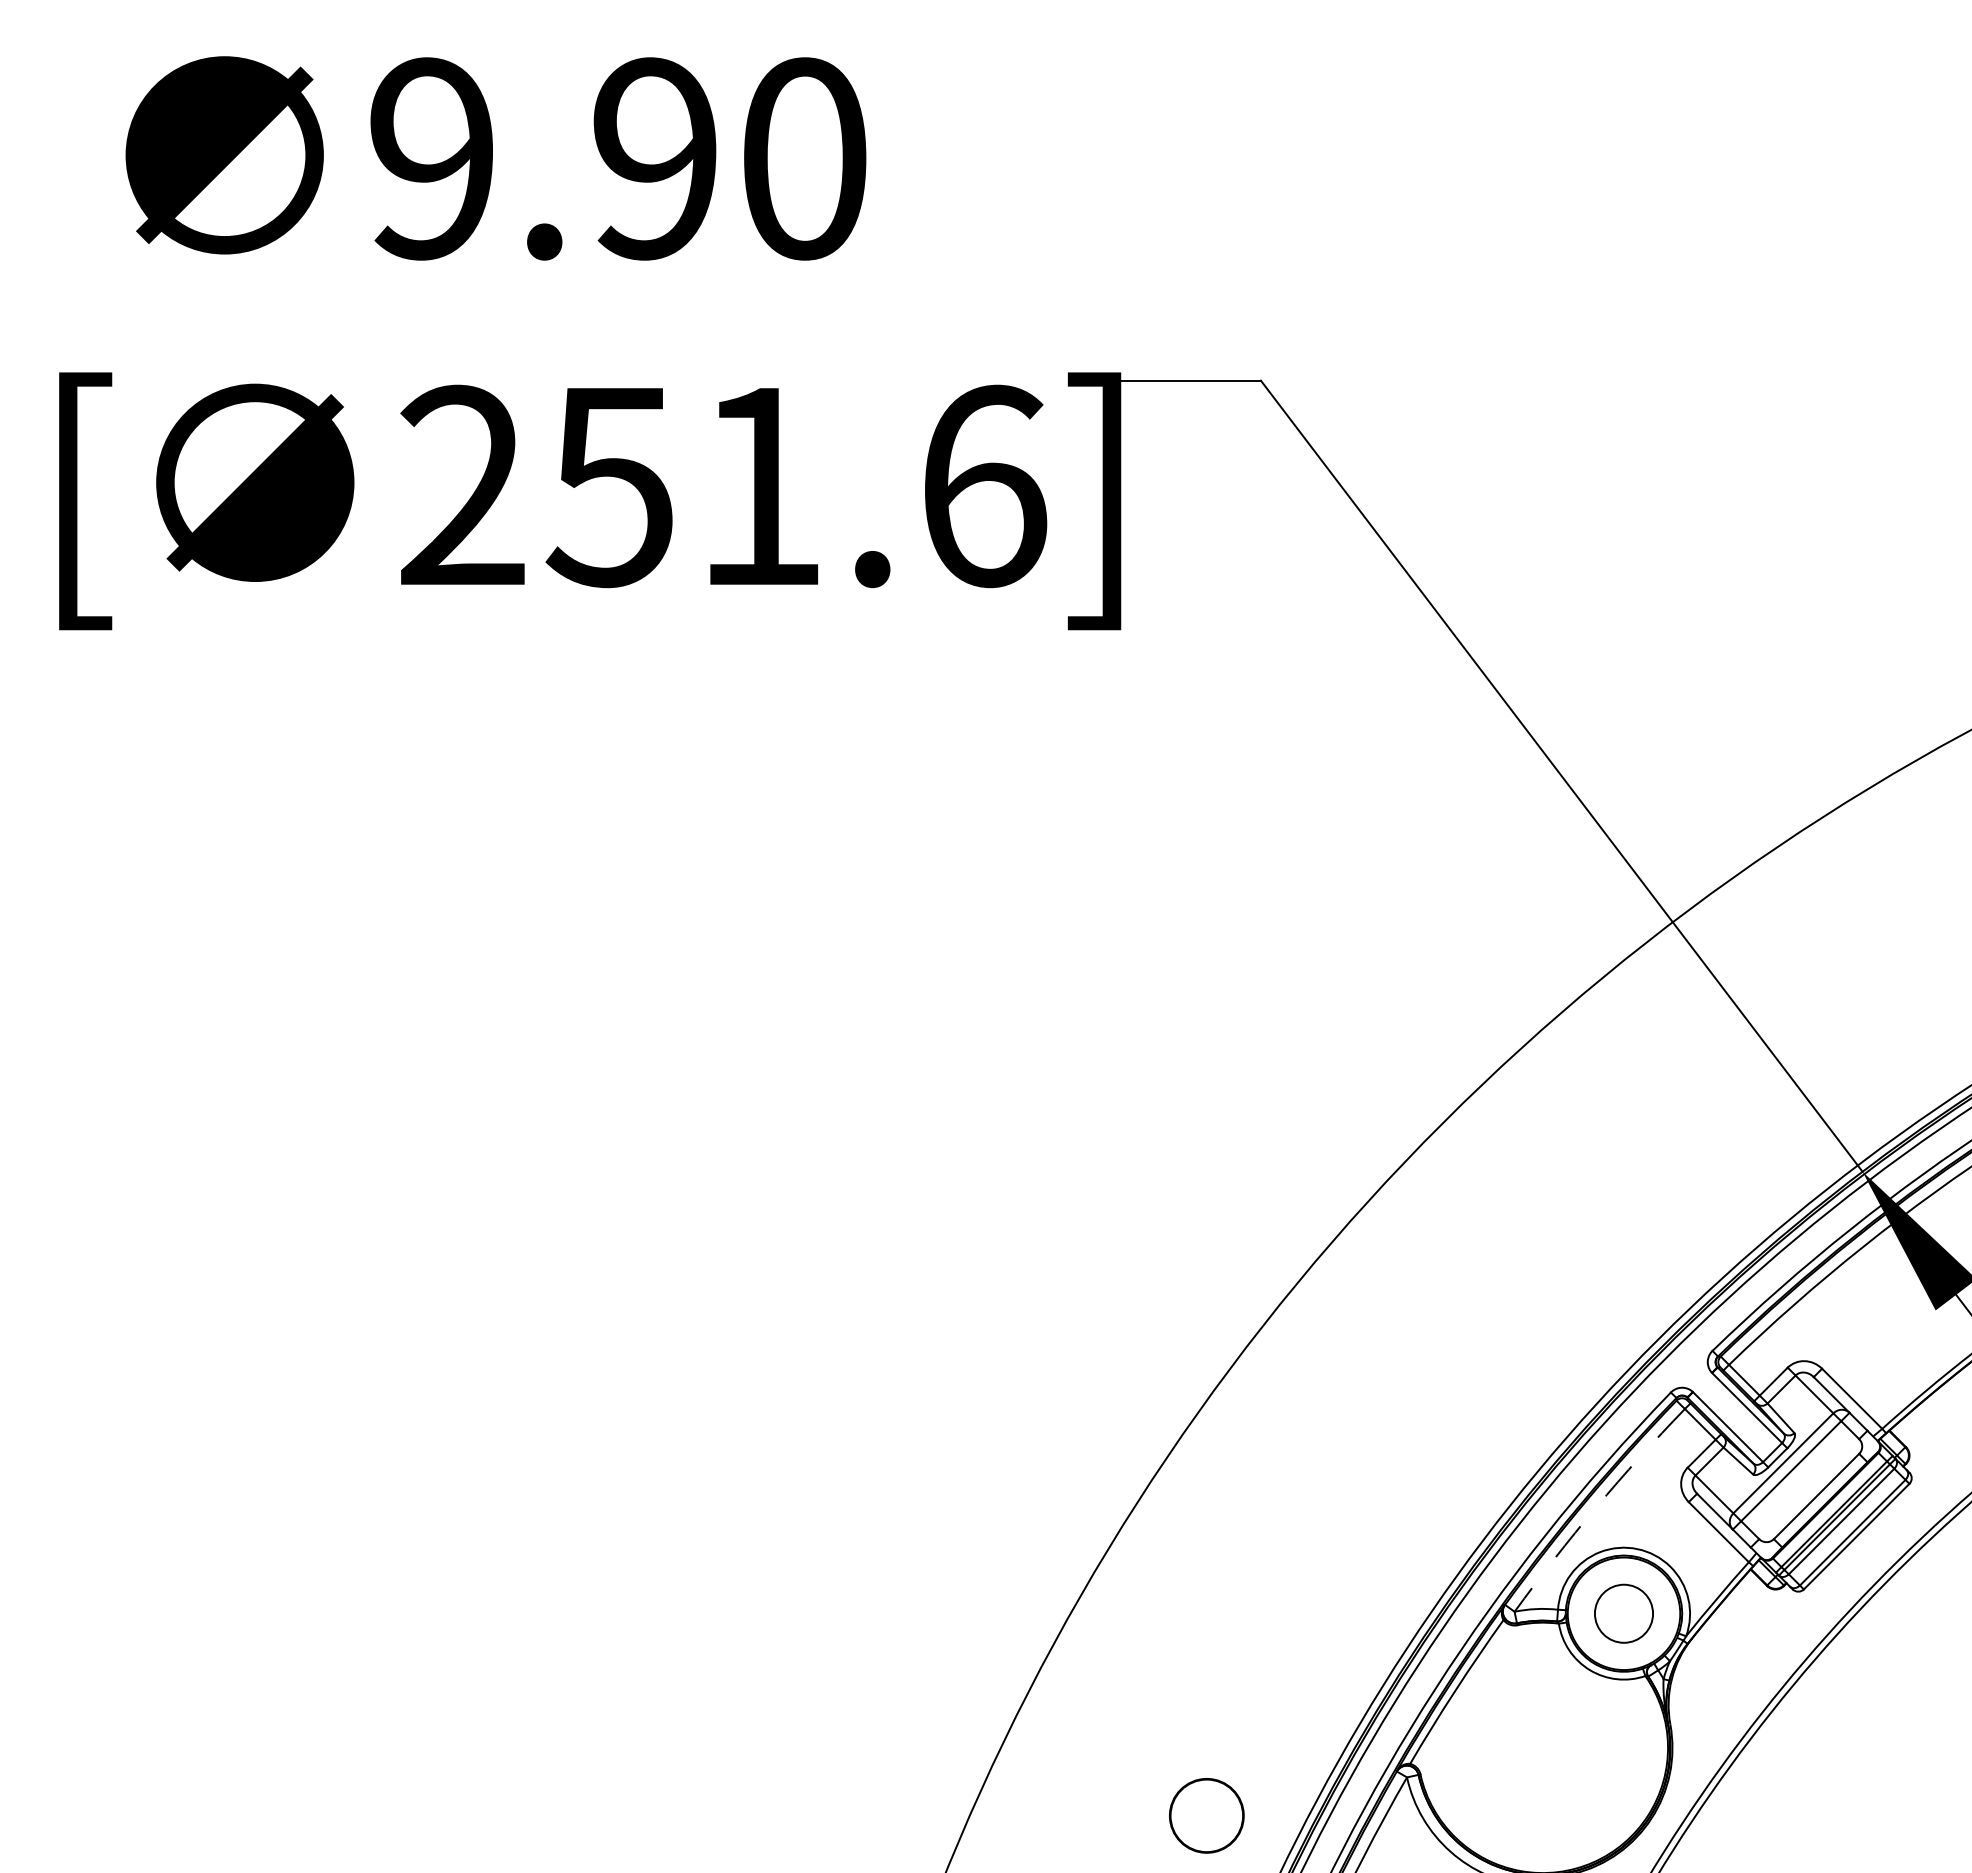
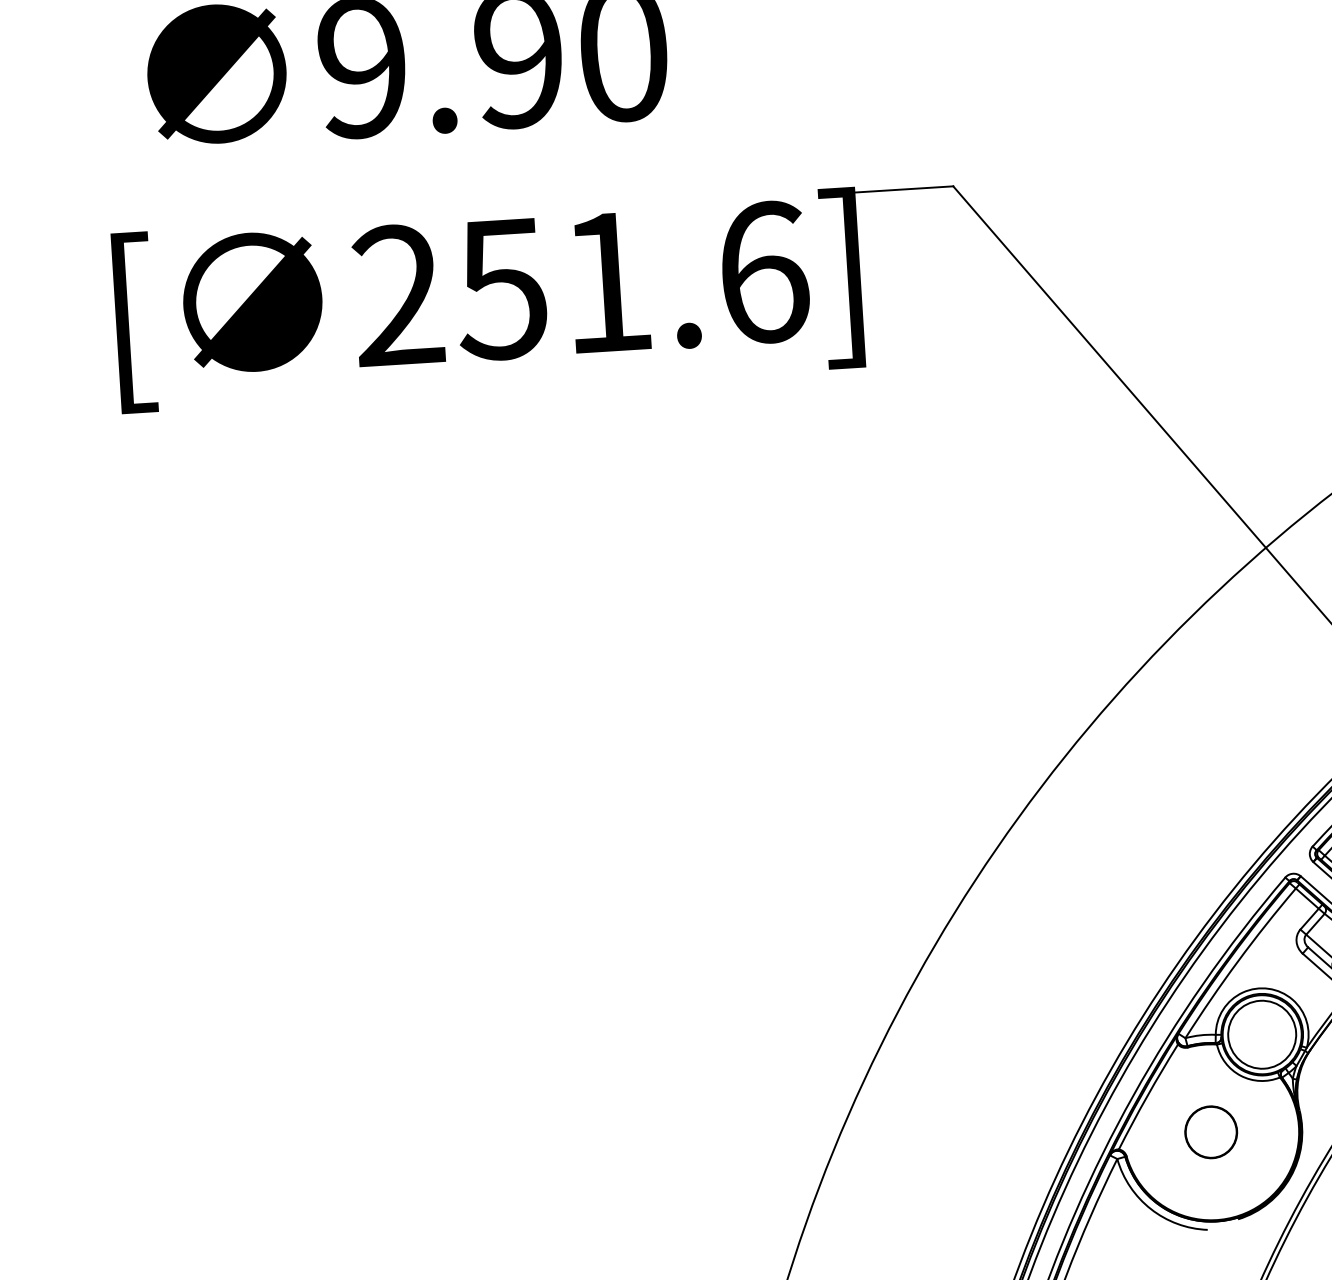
arc: (1596, 1507) -> (1238, 961), dashed -> solid
circle: (1623, 1613) -> (1261, 1034), size x1.67
circle: (1206, 1815) -> (1210, 1132), moved

